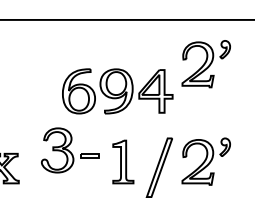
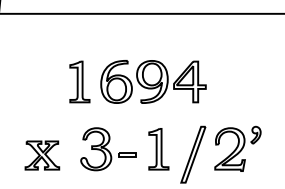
part: (205, 63) -> (237, 55), removed
part: (40, 90) -> (79, 81), added
part: (70, 150) -> (108, 149), moved

